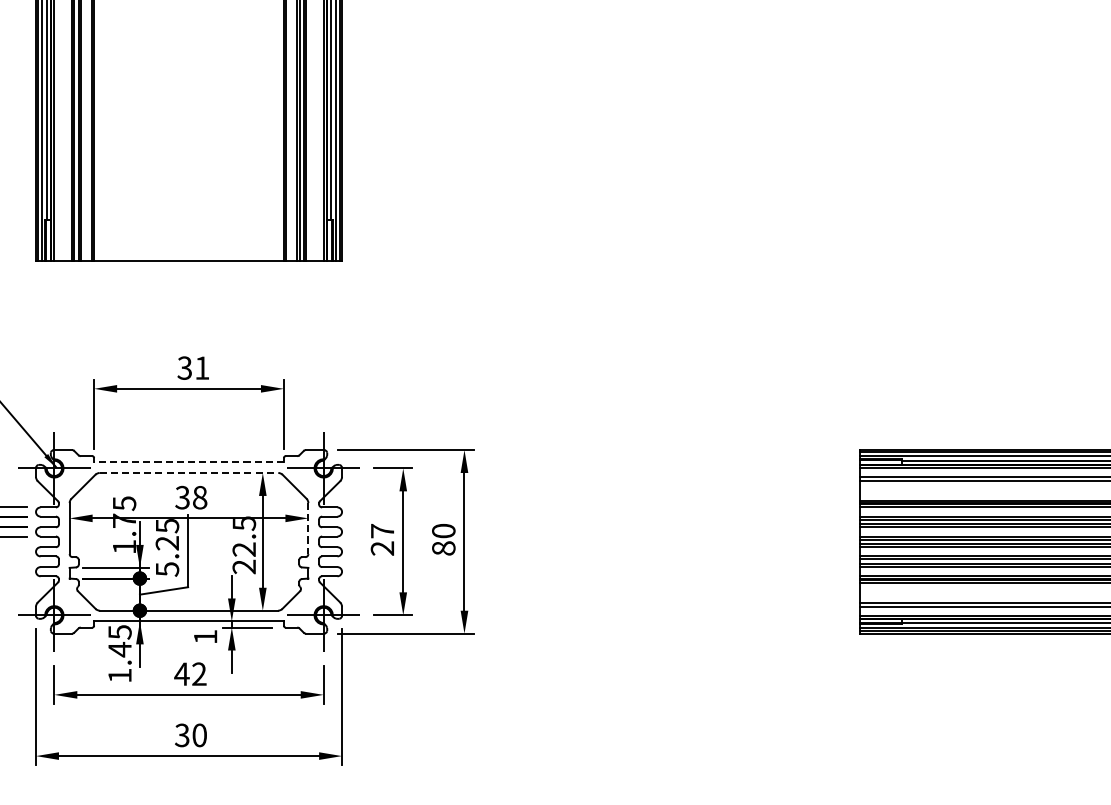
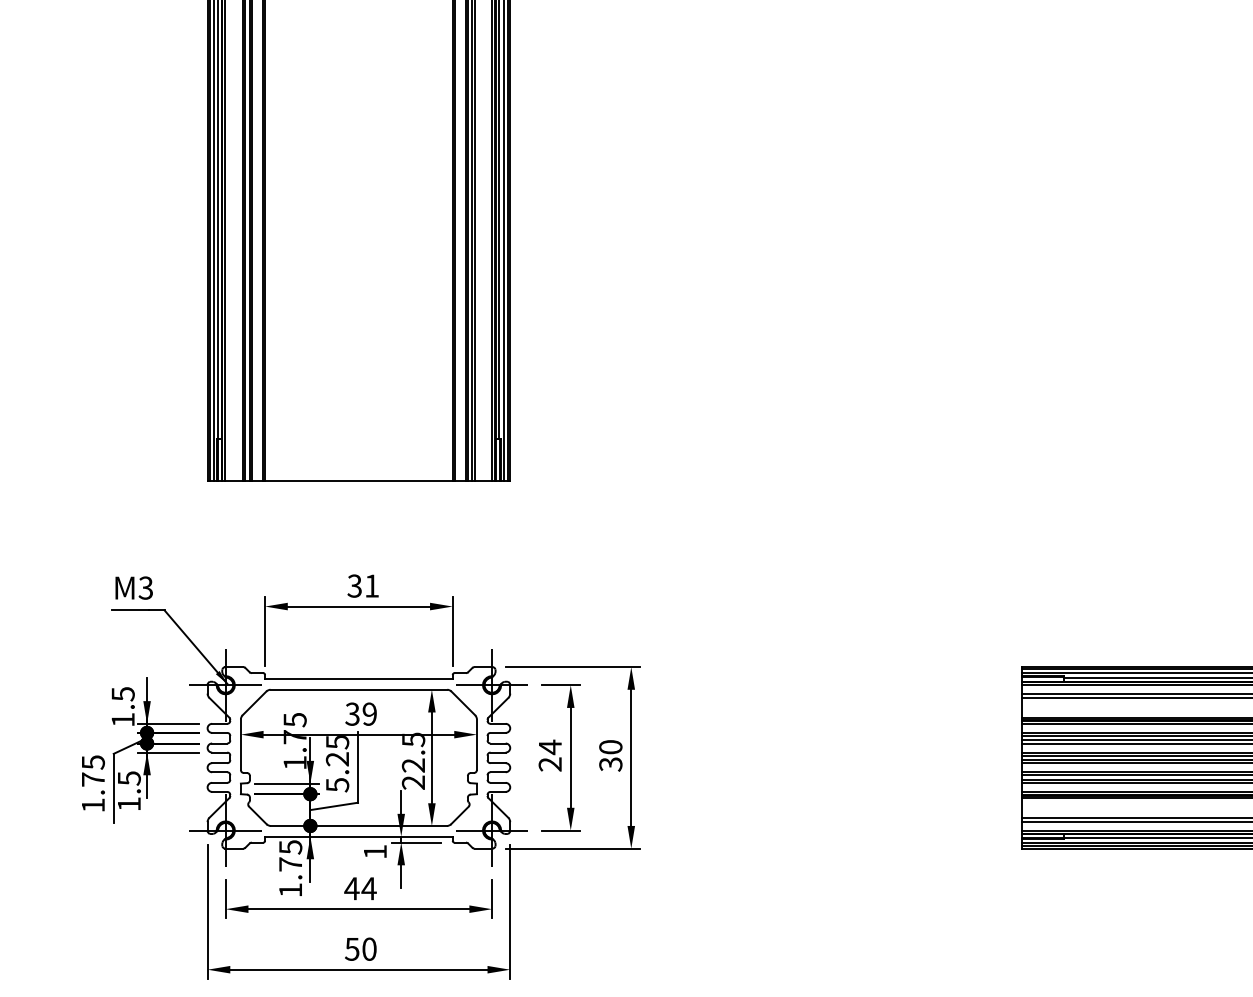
line: (188, 462) -> (358, 679), dashed -> solid
line: (189, 472) -> (359, 689), dashed -> solid
text: (199, 496) -> (369, 713), 38 -> 39
line: (307, 529) -> (476, 745), dashed -> solid
text: (382, 531) -> (550, 747), 27 -> 24
text: (443, 548) -> (610, 764), 80 -> 30
text: (119, 649) -> (290, 864), 1.45 -> 1.75
text: (198, 673) -> (368, 888), 42 -> 44
text: (182, 734) -> (352, 948), 30 -> 50

